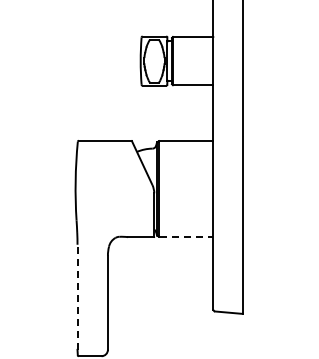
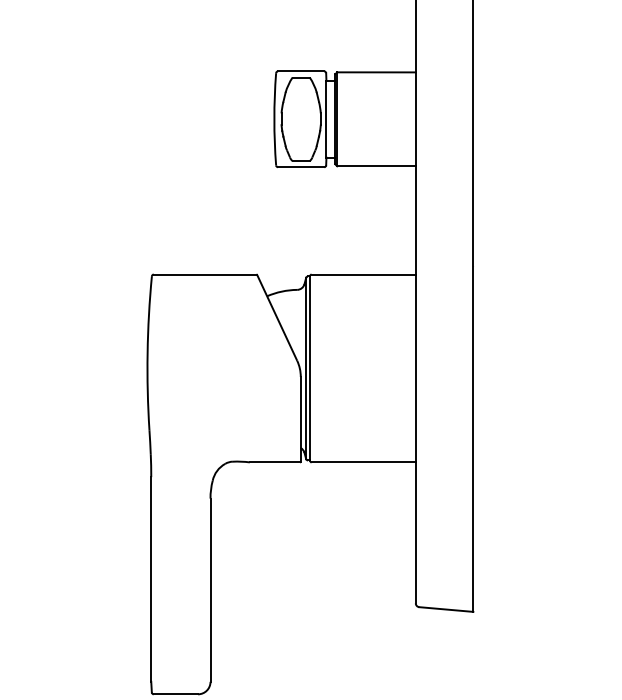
line: (186, 237) -> (363, 463), dashed -> solid
line: (77, 297) -> (151, 579), dashed -> solid

